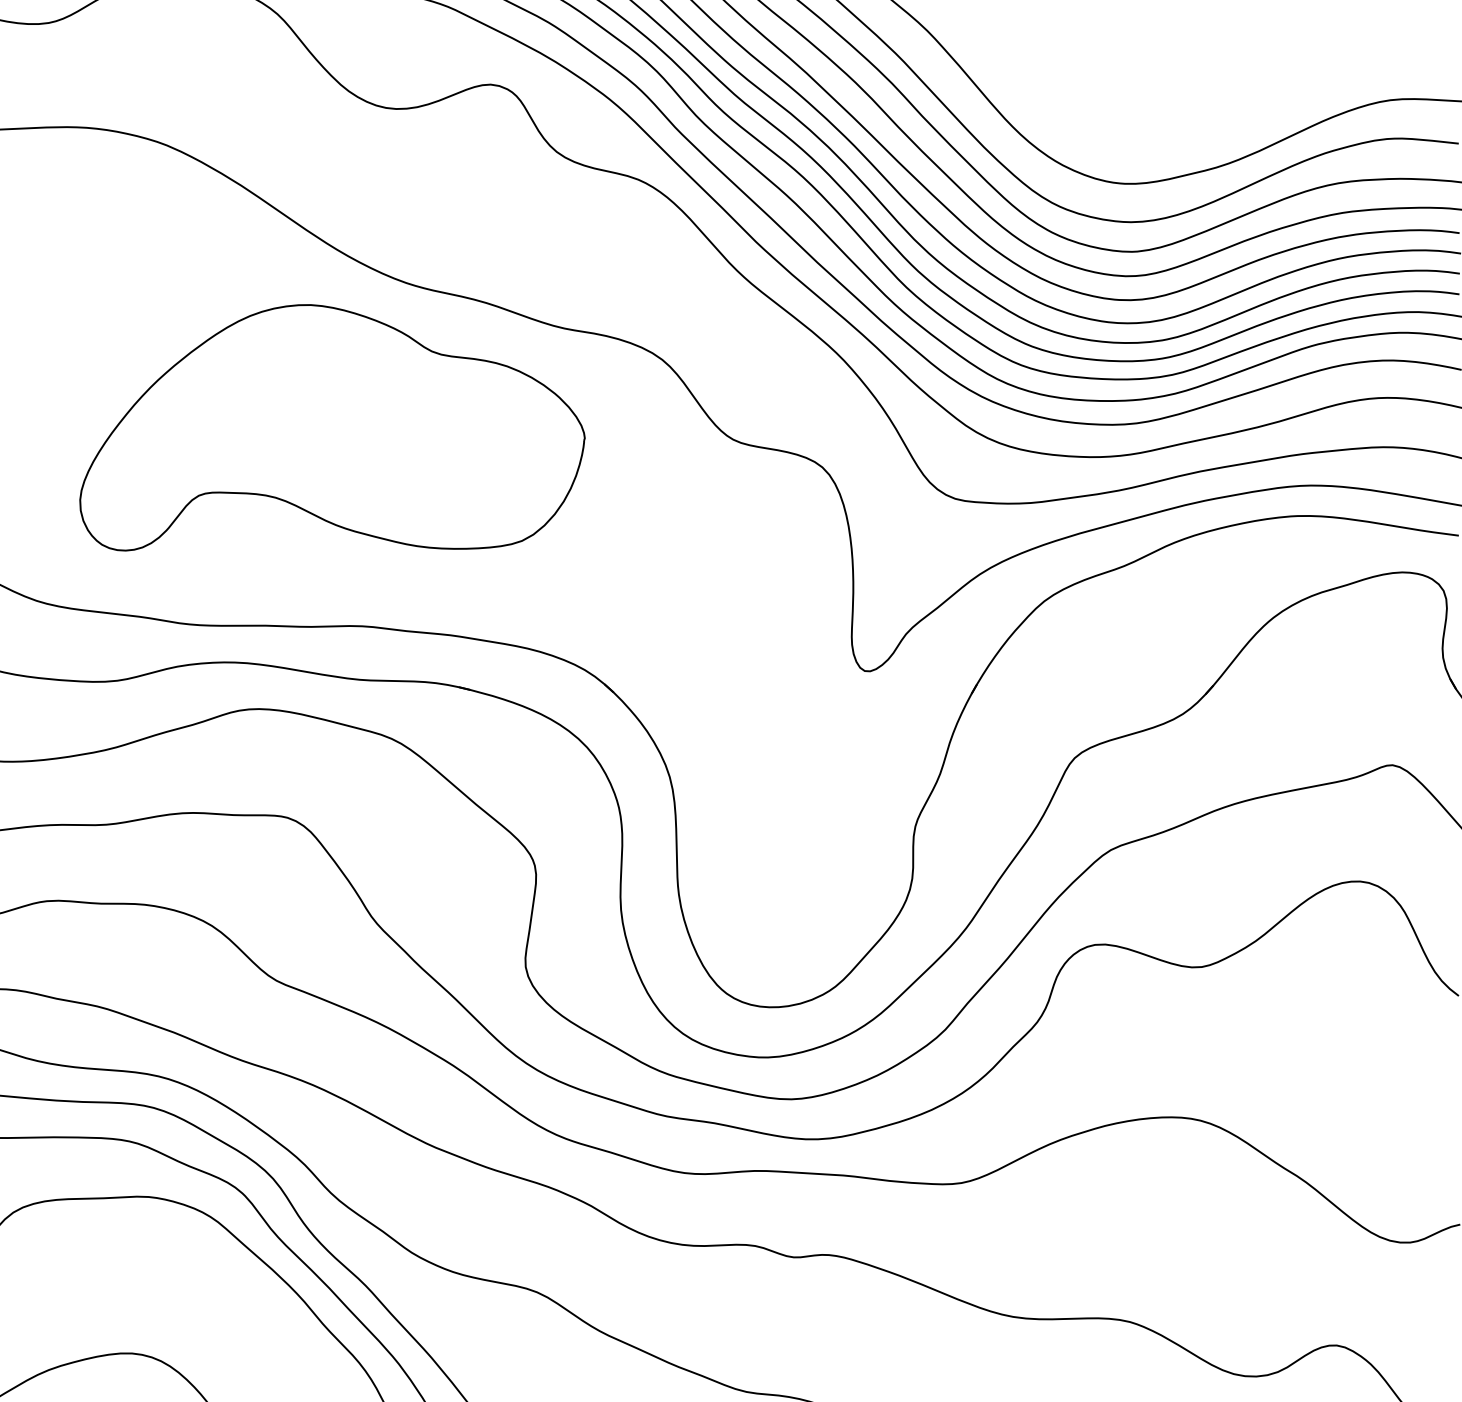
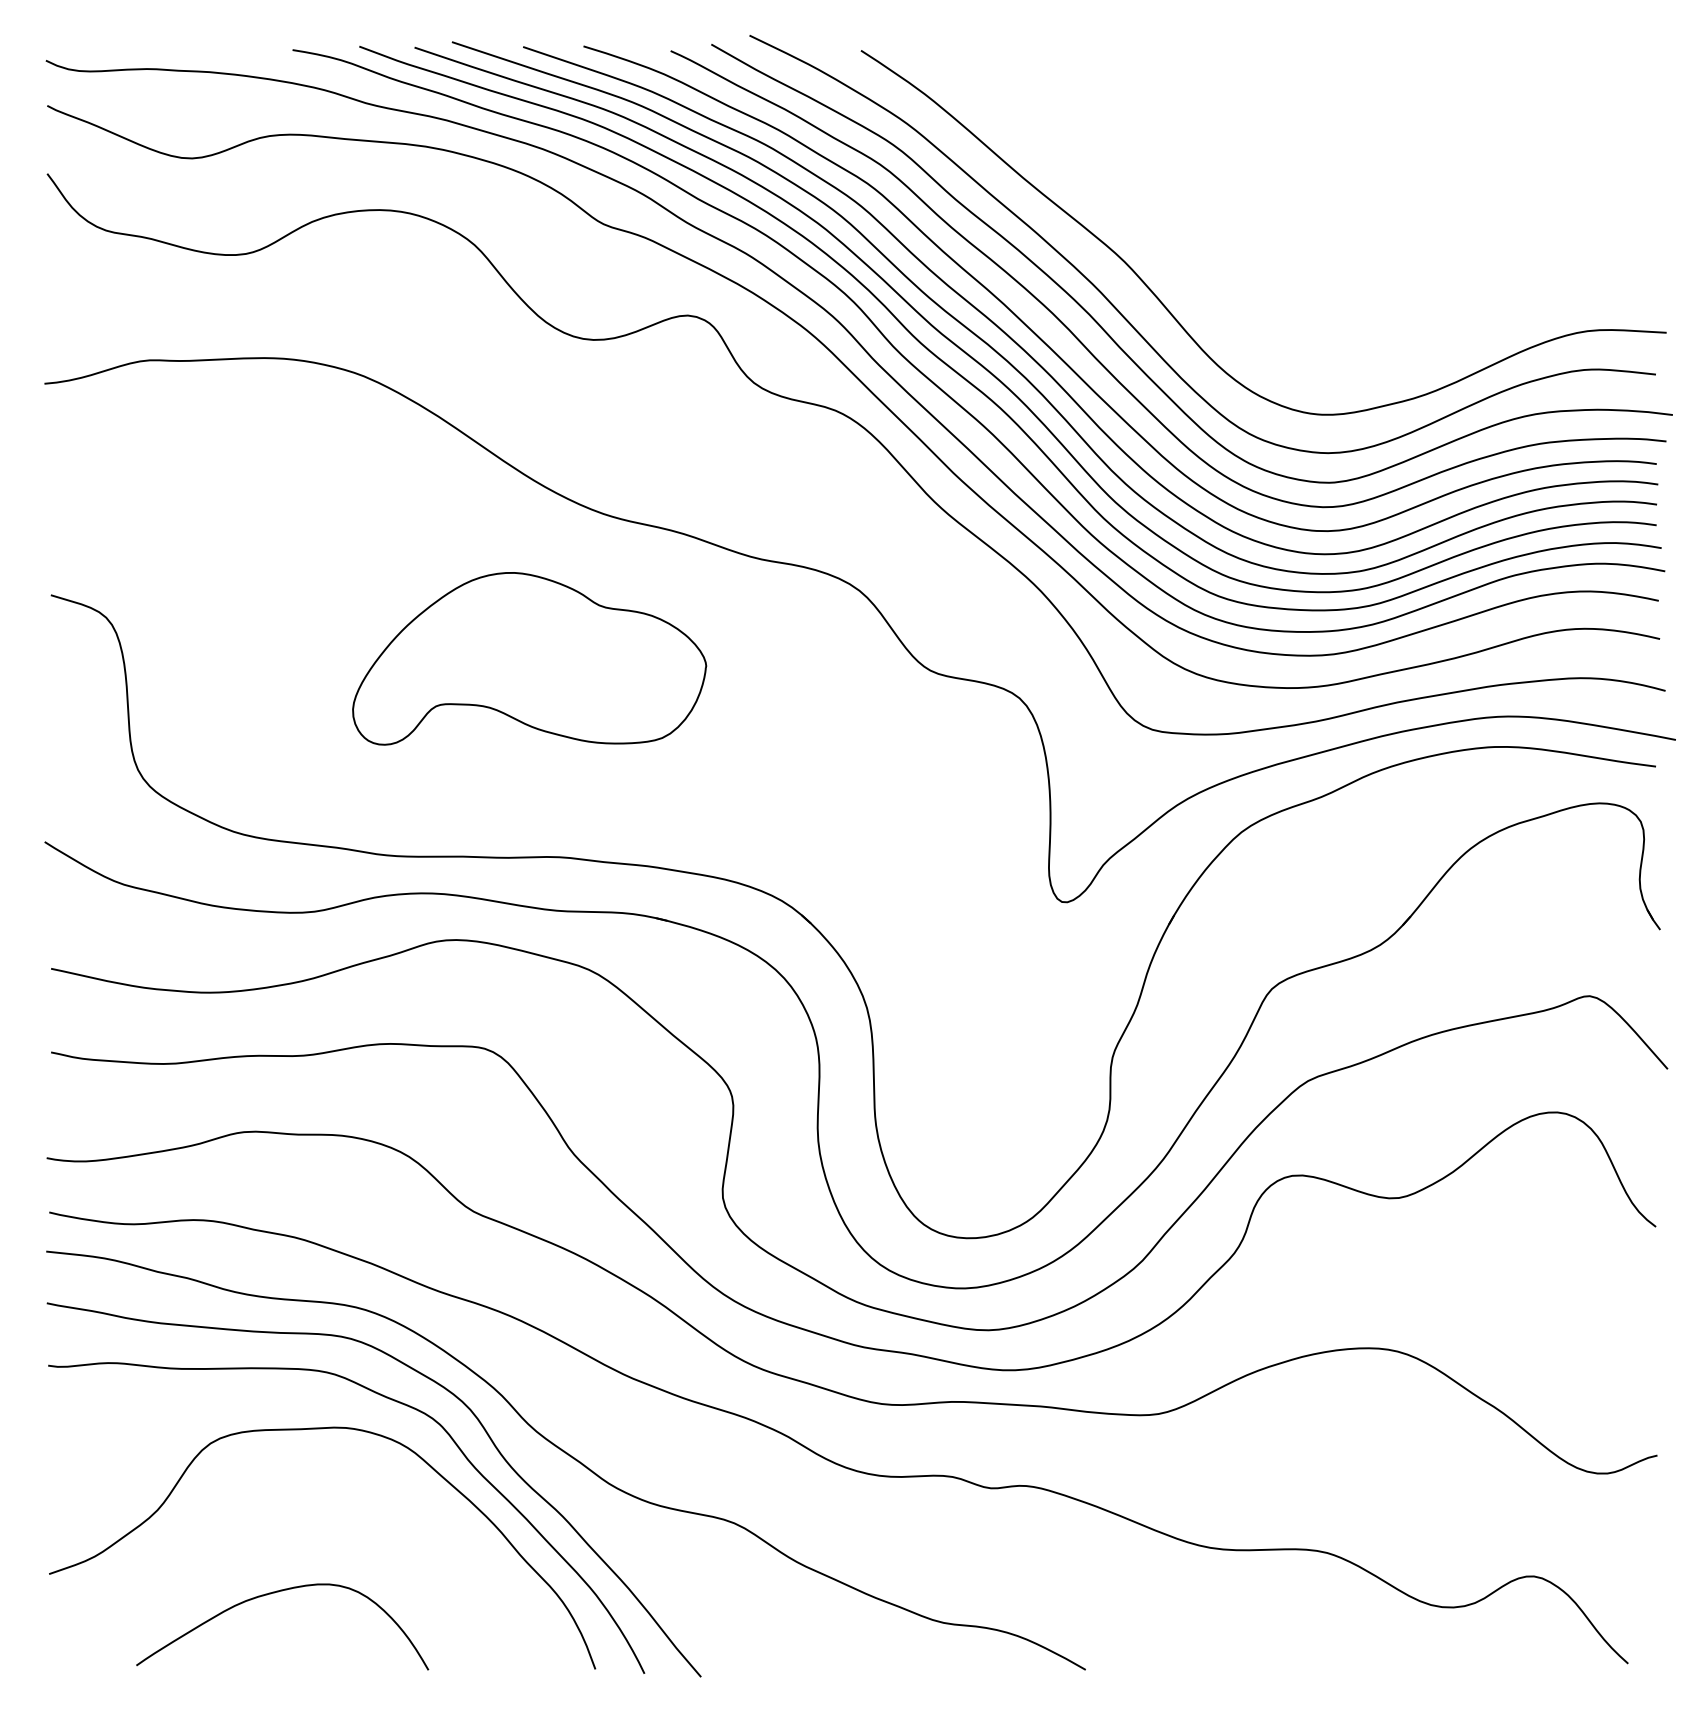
part: (332, 427) -> (529, 658), size x0.7

